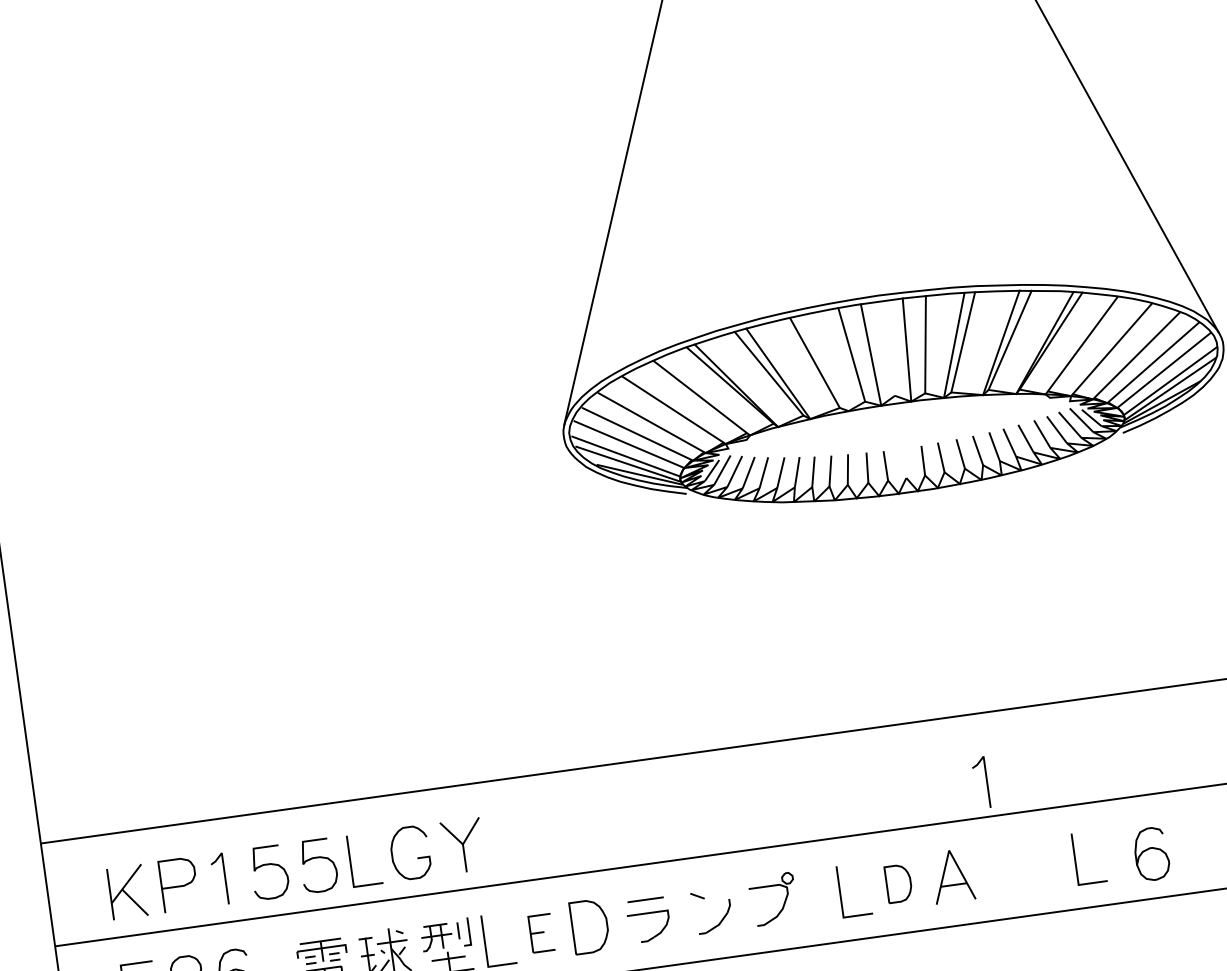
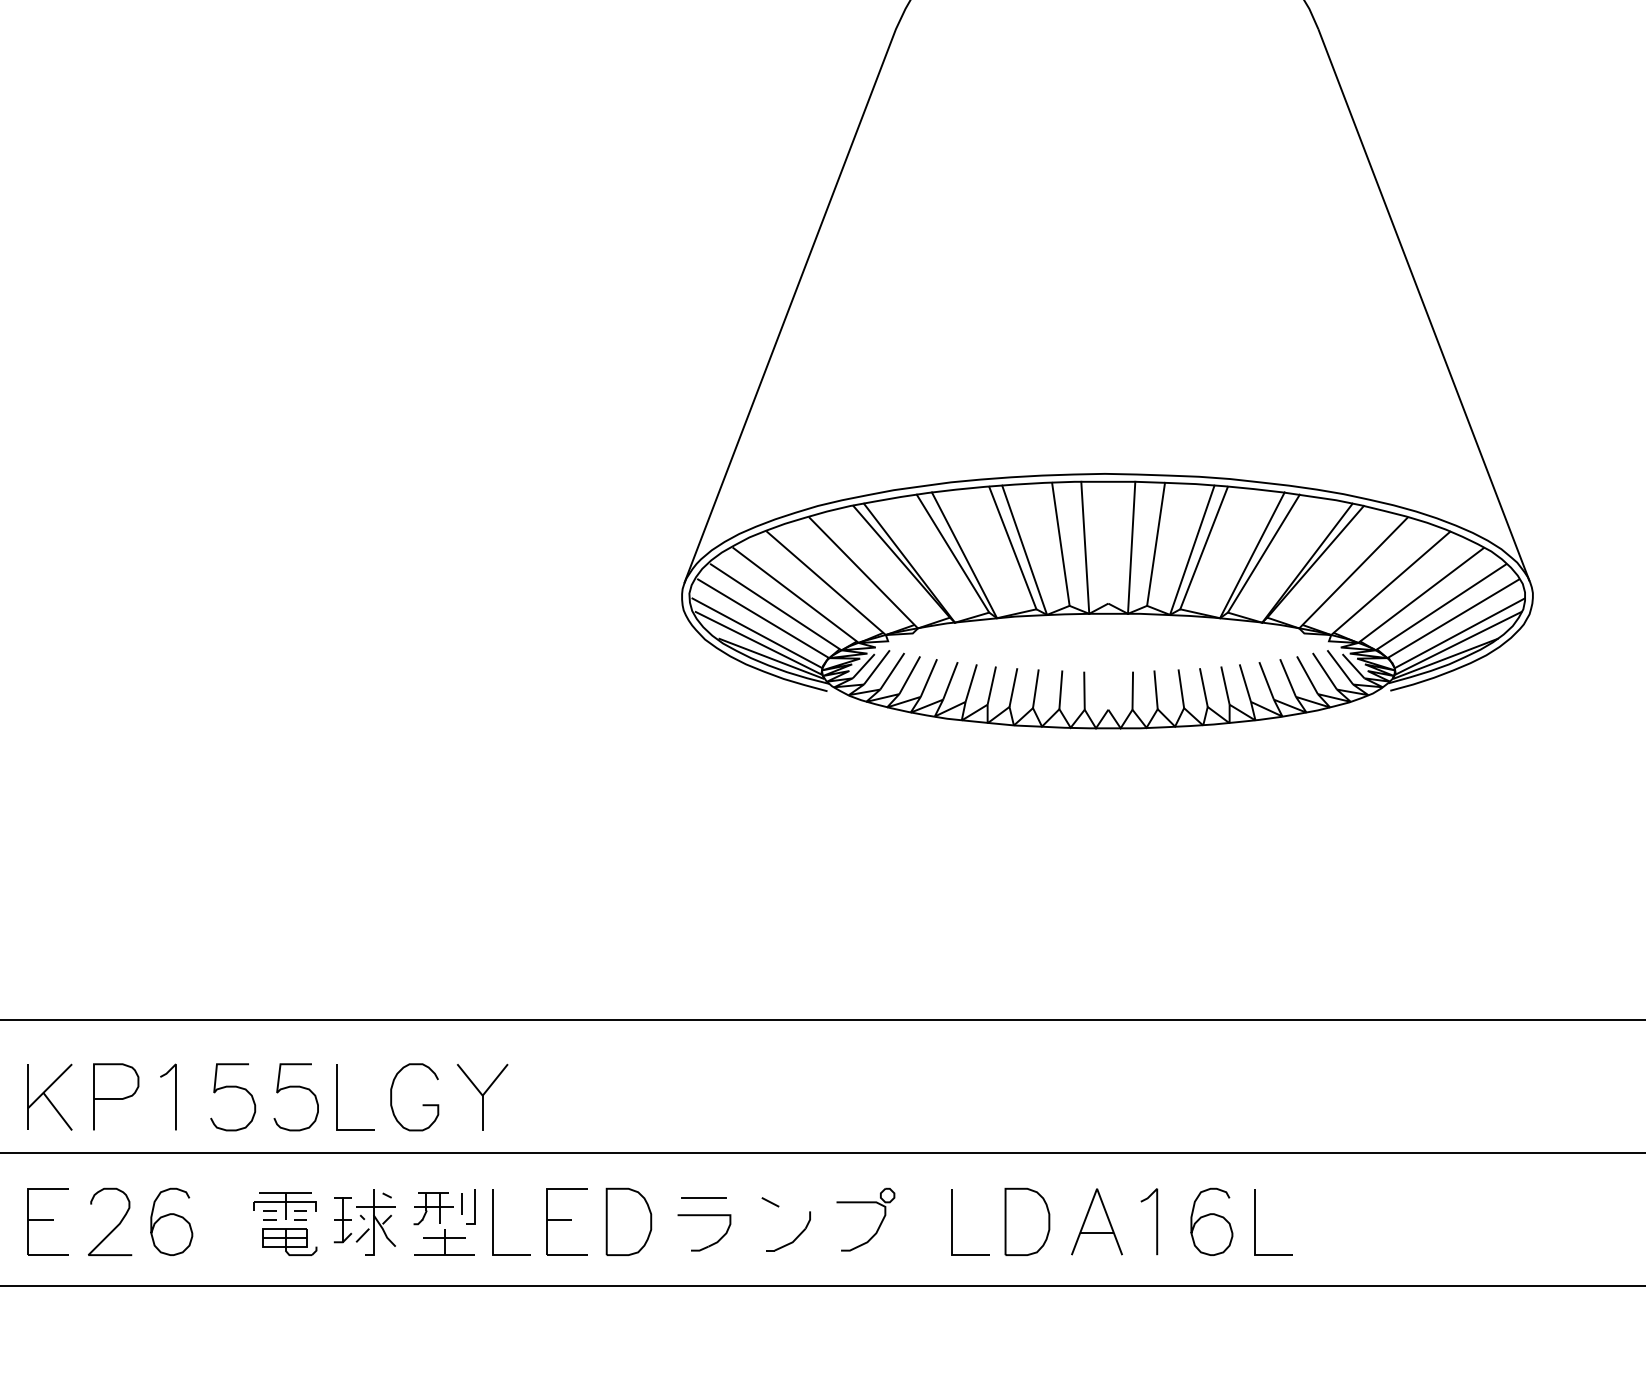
line: (824, 362) -> (1024, 549), added
line: (986, 781) -> (1156, 1221), moved
curve: (1149, 849) -> (1210, 1215), moved
part: (898, 883) -> (1027, 1221), size x1.43
part: (541, 932) -> (566, 1221), size x1.43

